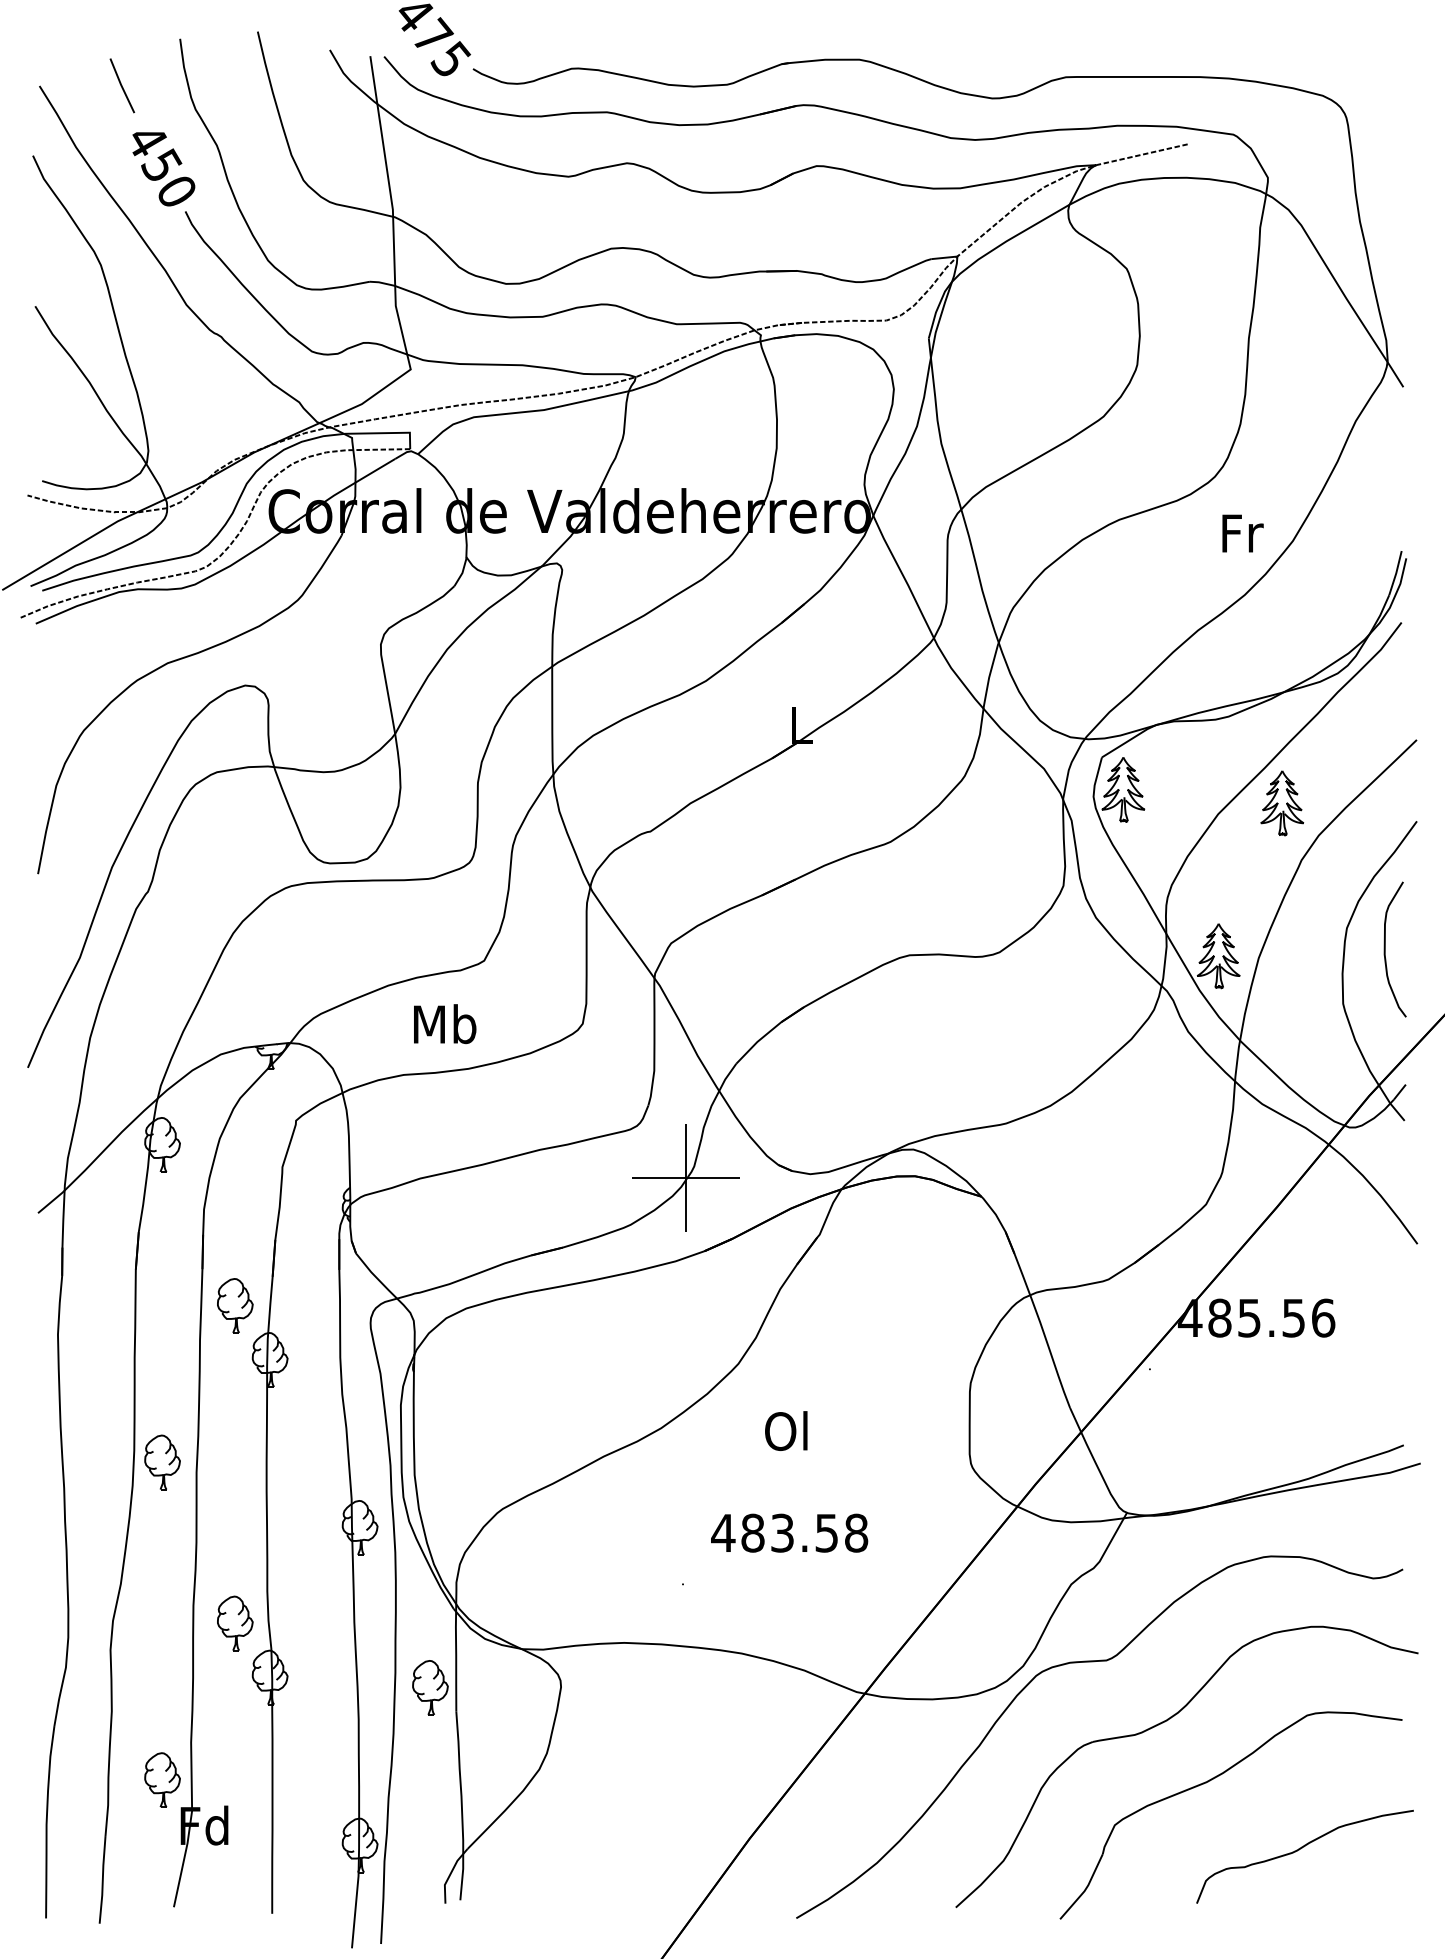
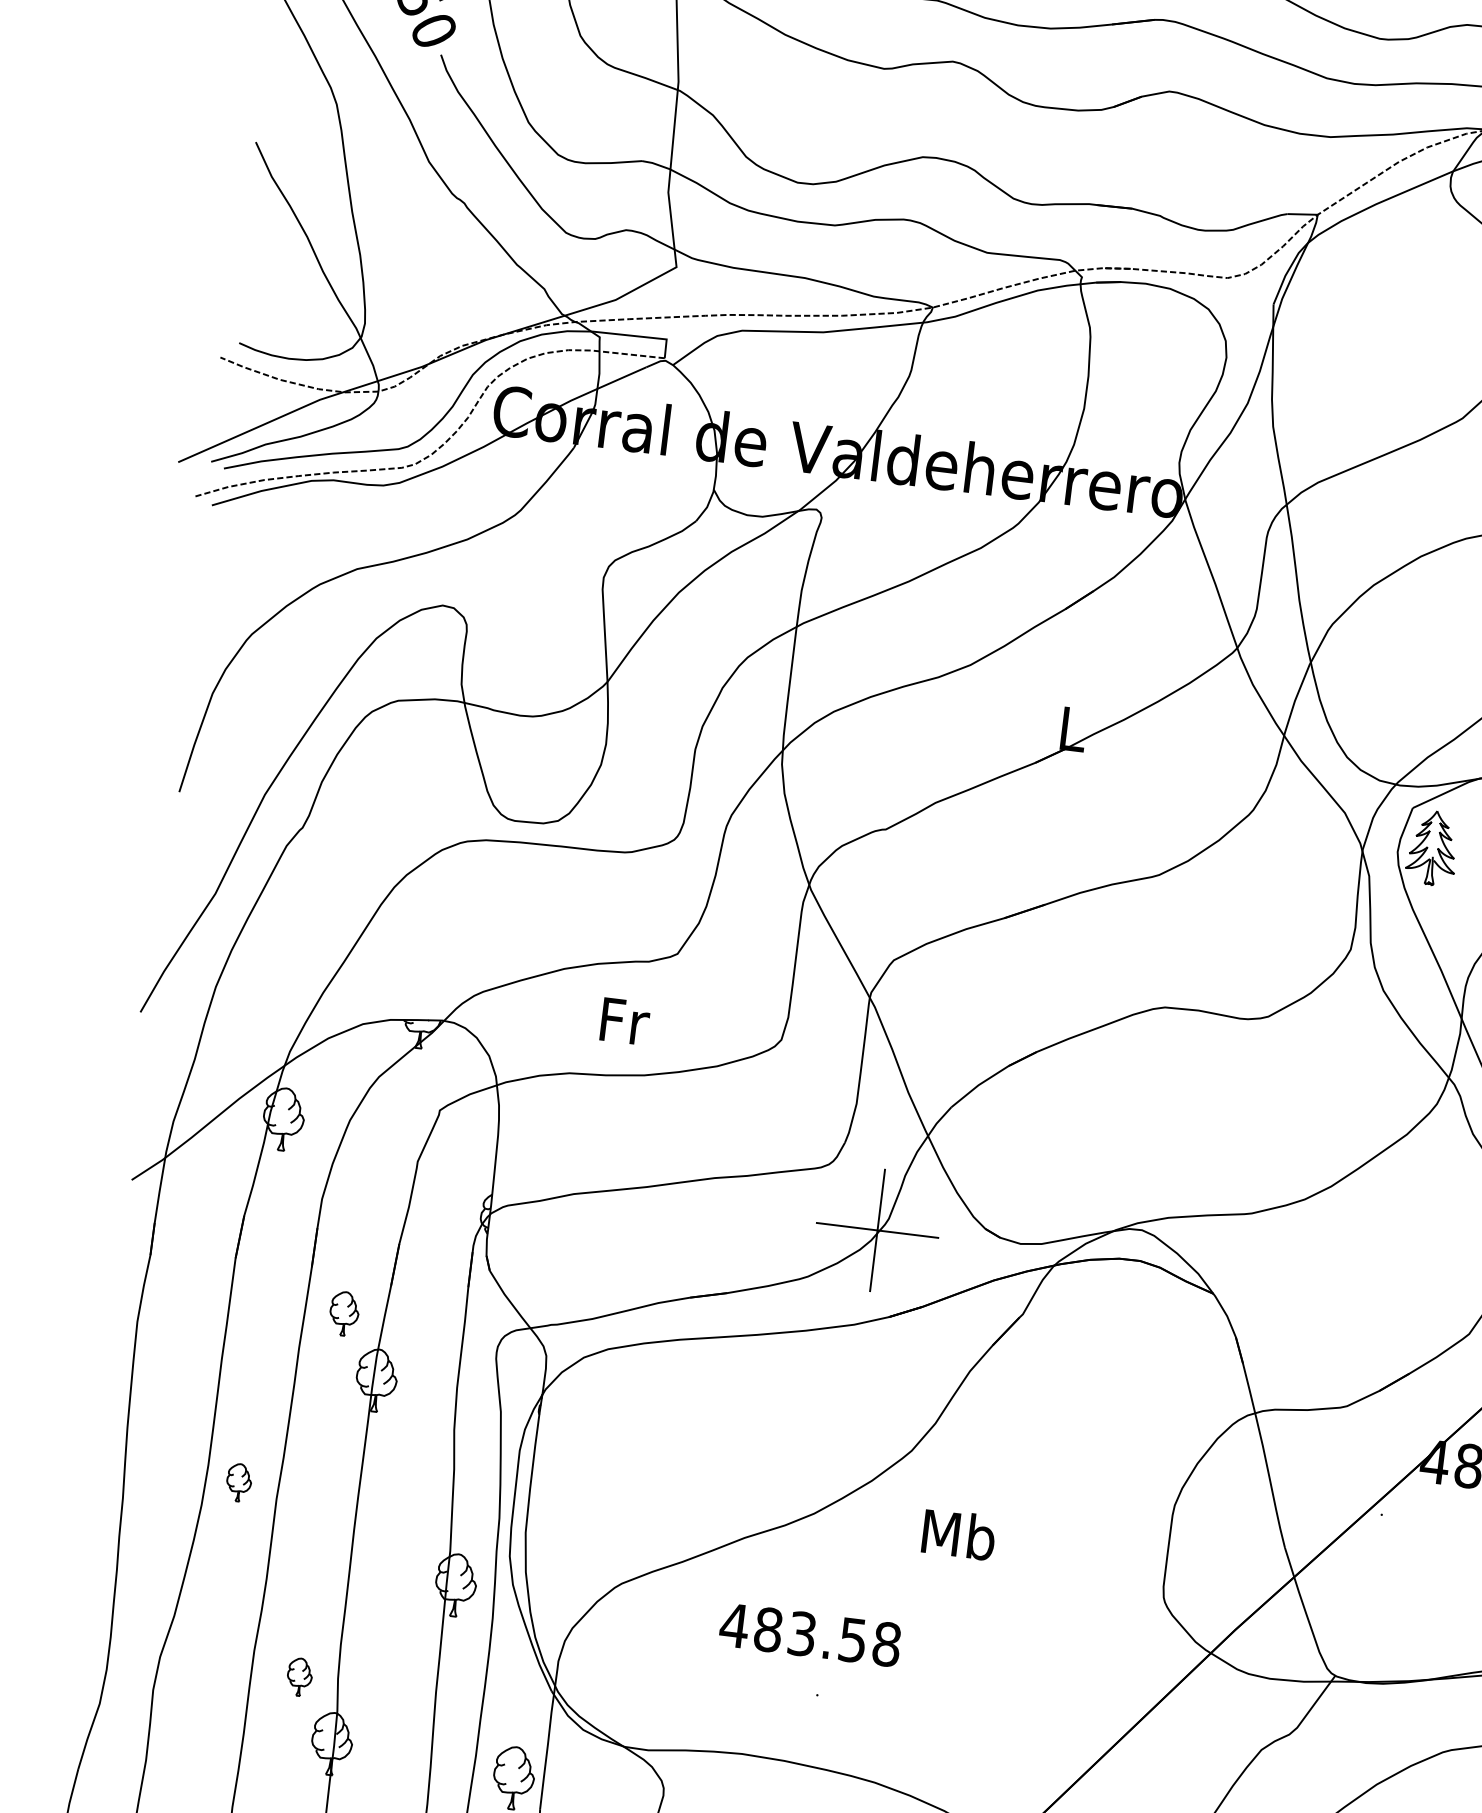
text: (445, 1024) -> (624, 1021), Mb -> Fr
part: (235, 1305) -> (344, 1313), size x0.7
text: (787, 1431) -> (958, 1535), Ol -> Mb
part: (162, 1462) -> (239, 1482), size x0.6
text: (789, 1532) -> (810, 1634), moved
part: (235, 1623) -> (299, 1677), size x0.6

